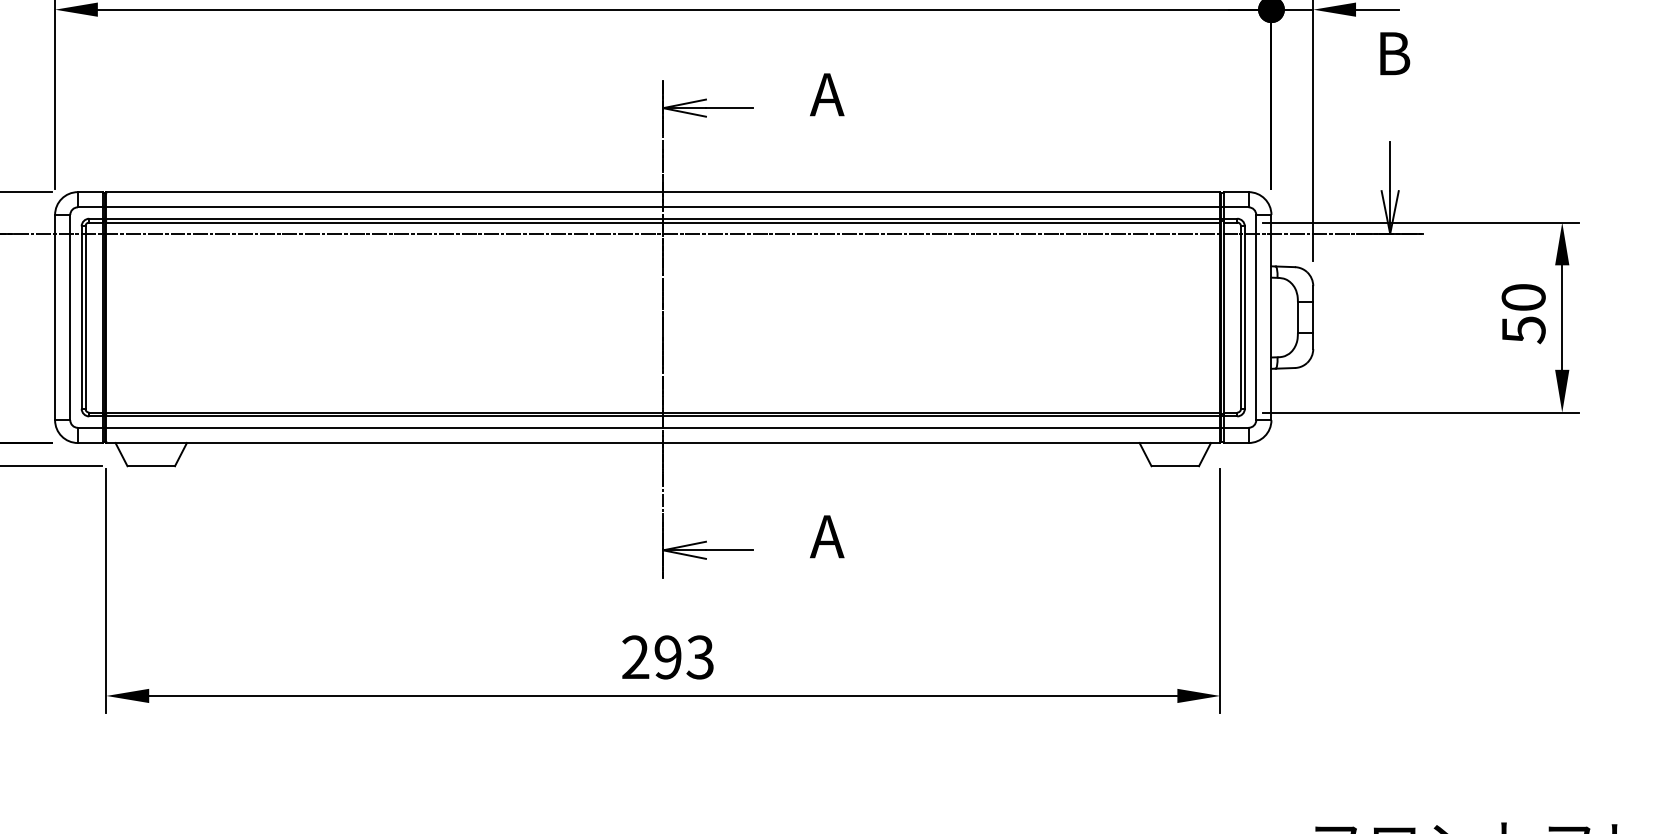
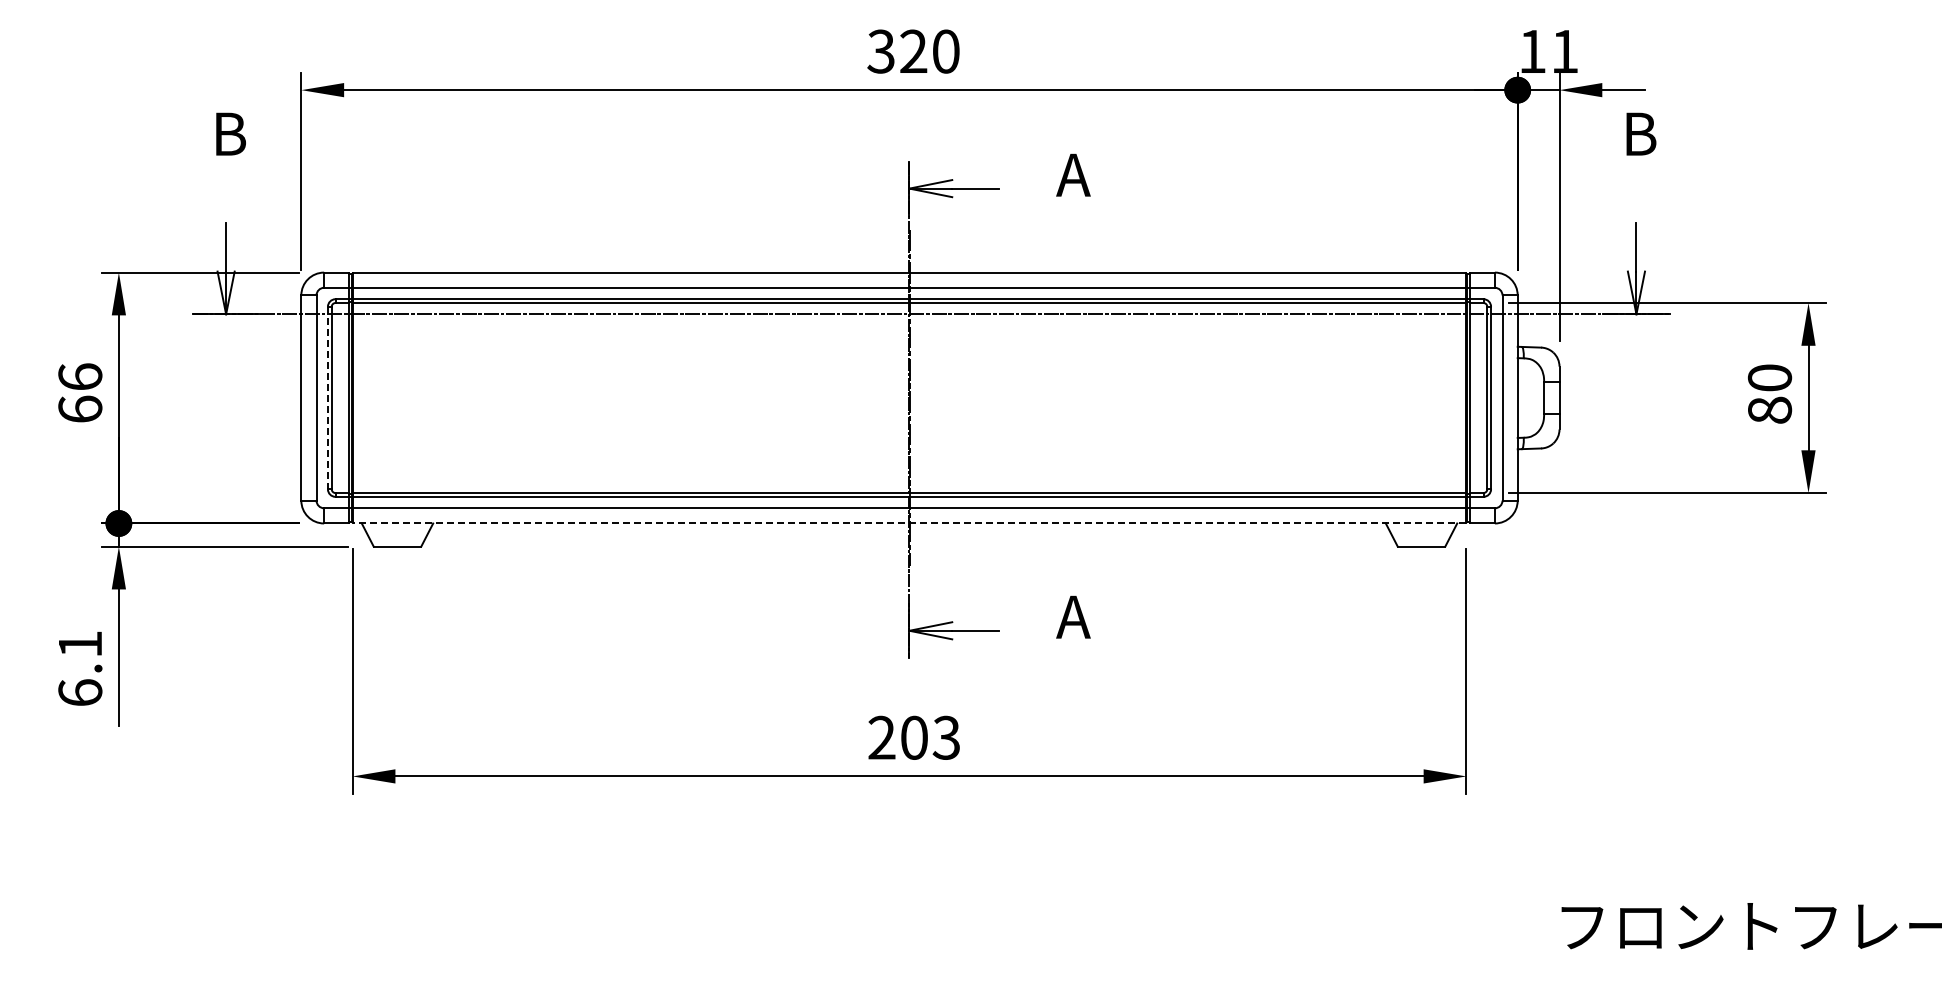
line: (81, 318) -> (327, 398), solid -> dashed
text: (1524, 330) -> (1770, 410), 50 -> 80
line: (663, 443) -> (909, 523), solid -> dashed
text: (668, 657) -> (914, 737), 293 -> 203

